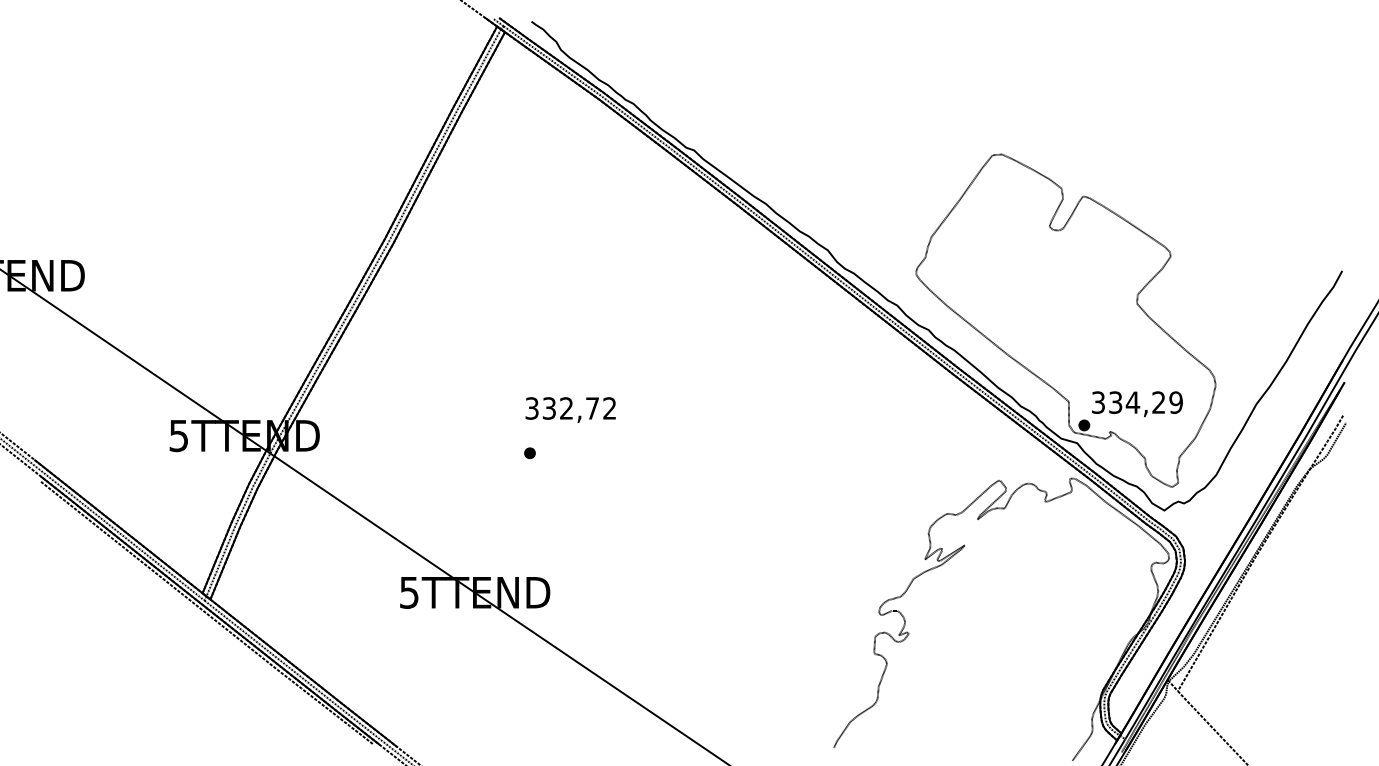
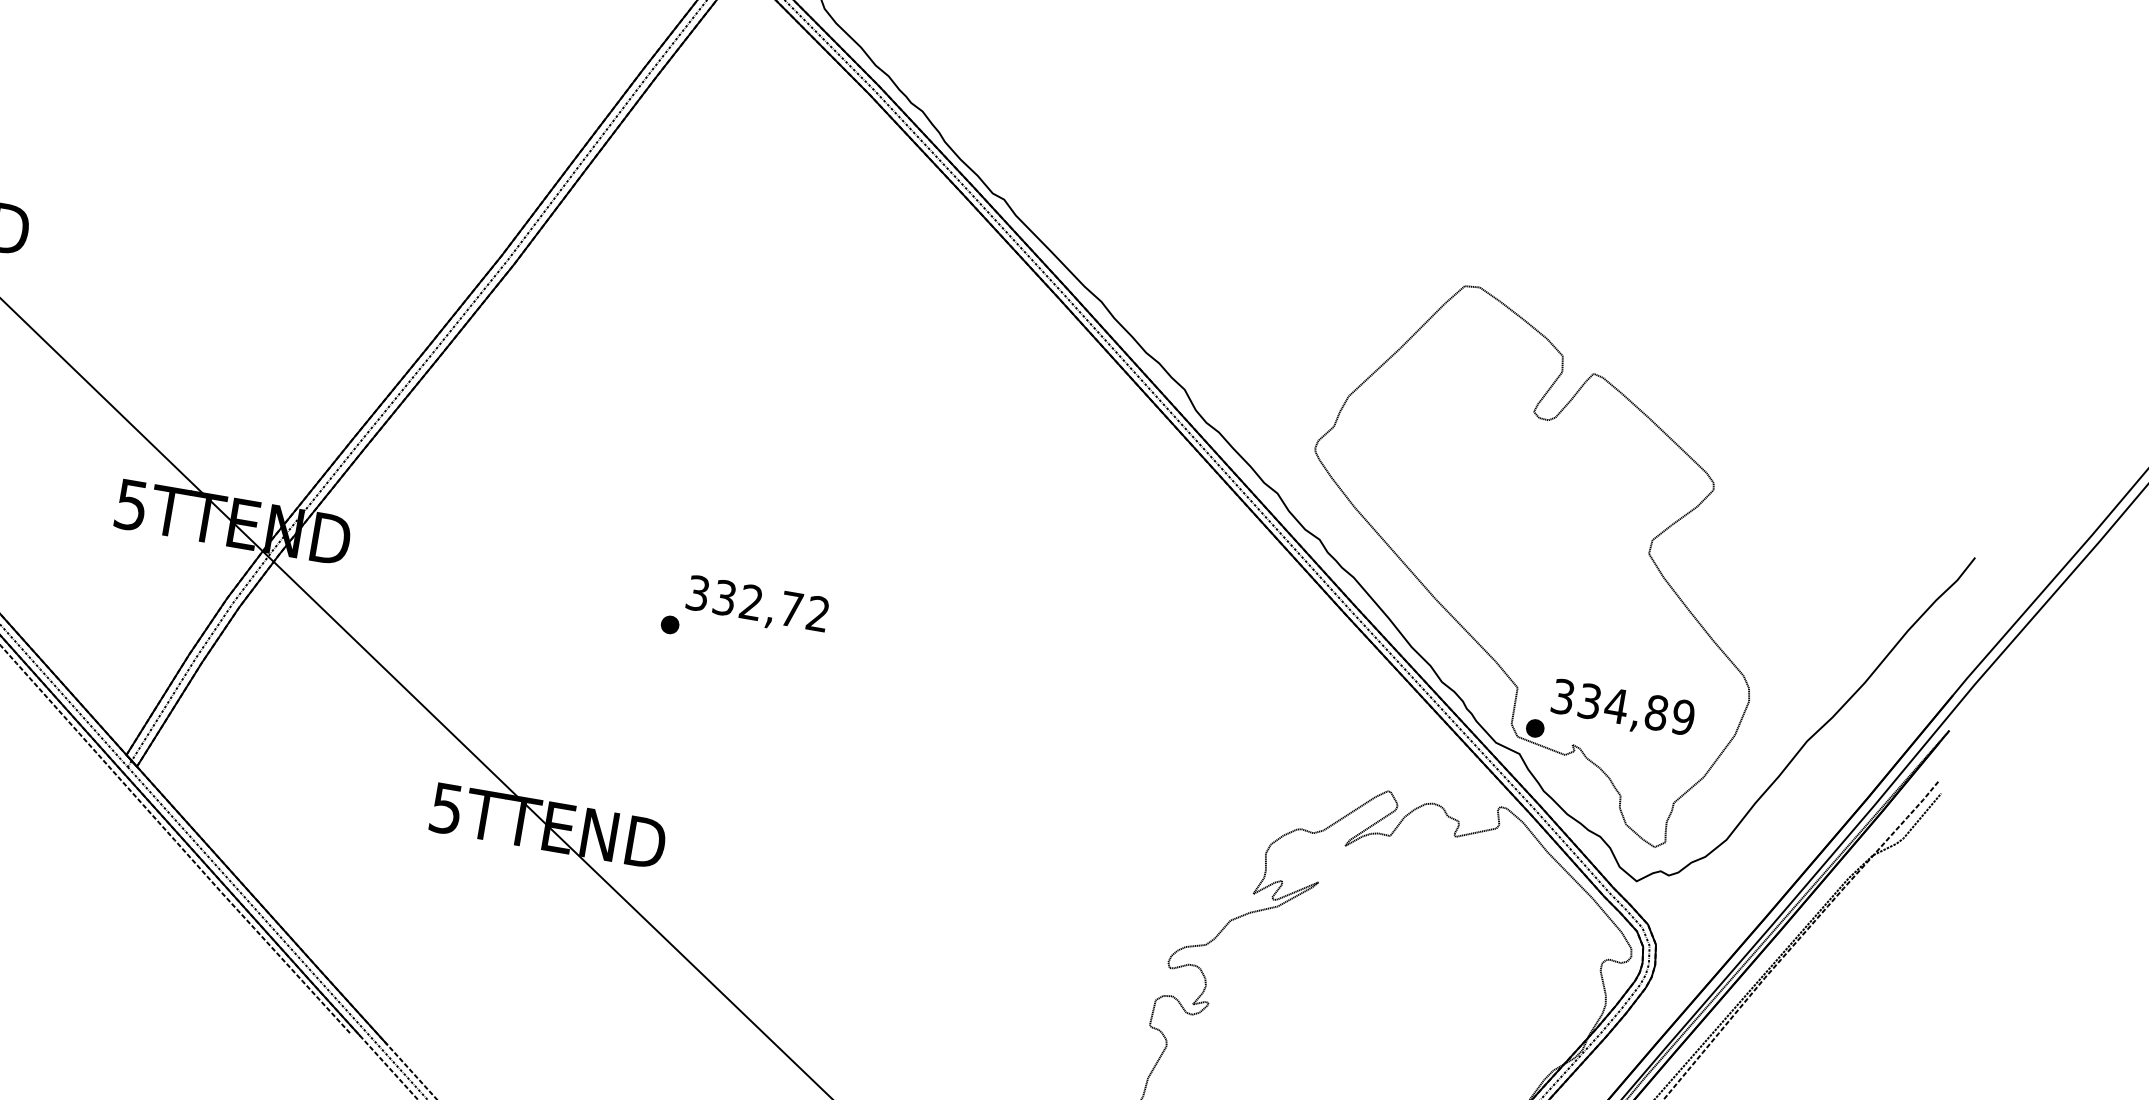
text: (1158, 402) -> (1656, 712), 334,29 -> 334,89
text: (570, 409) -> (757, 605), moved

